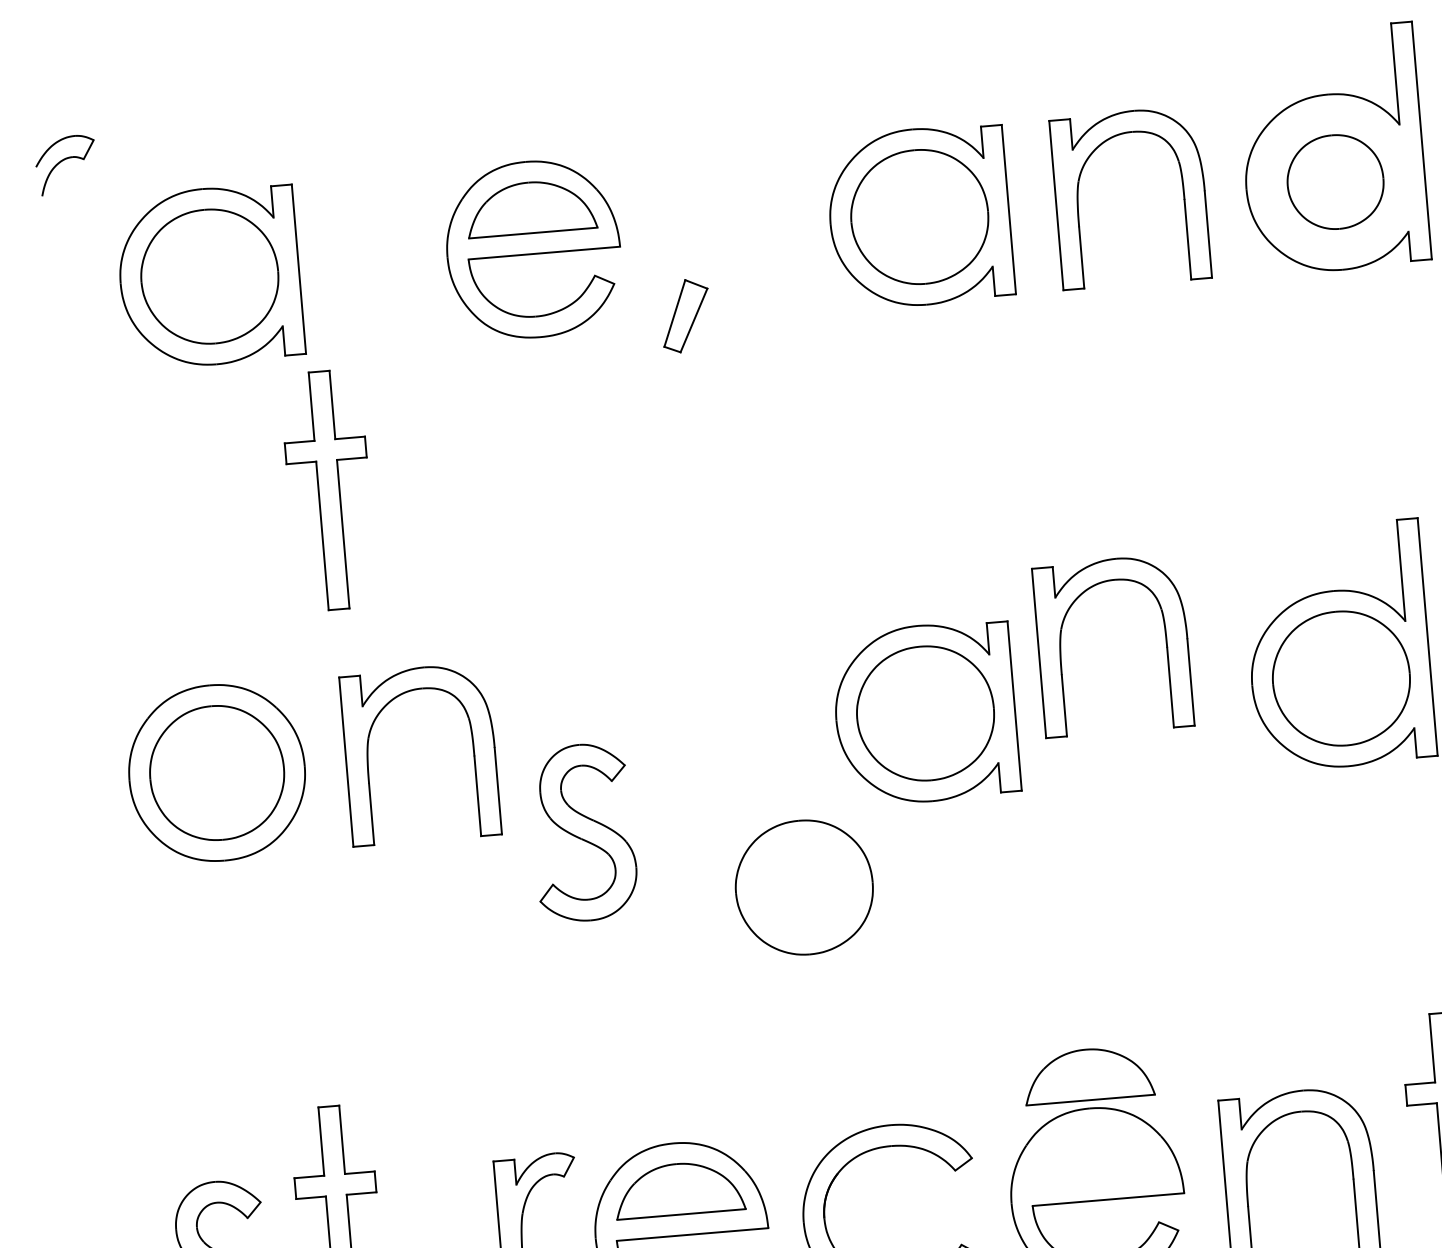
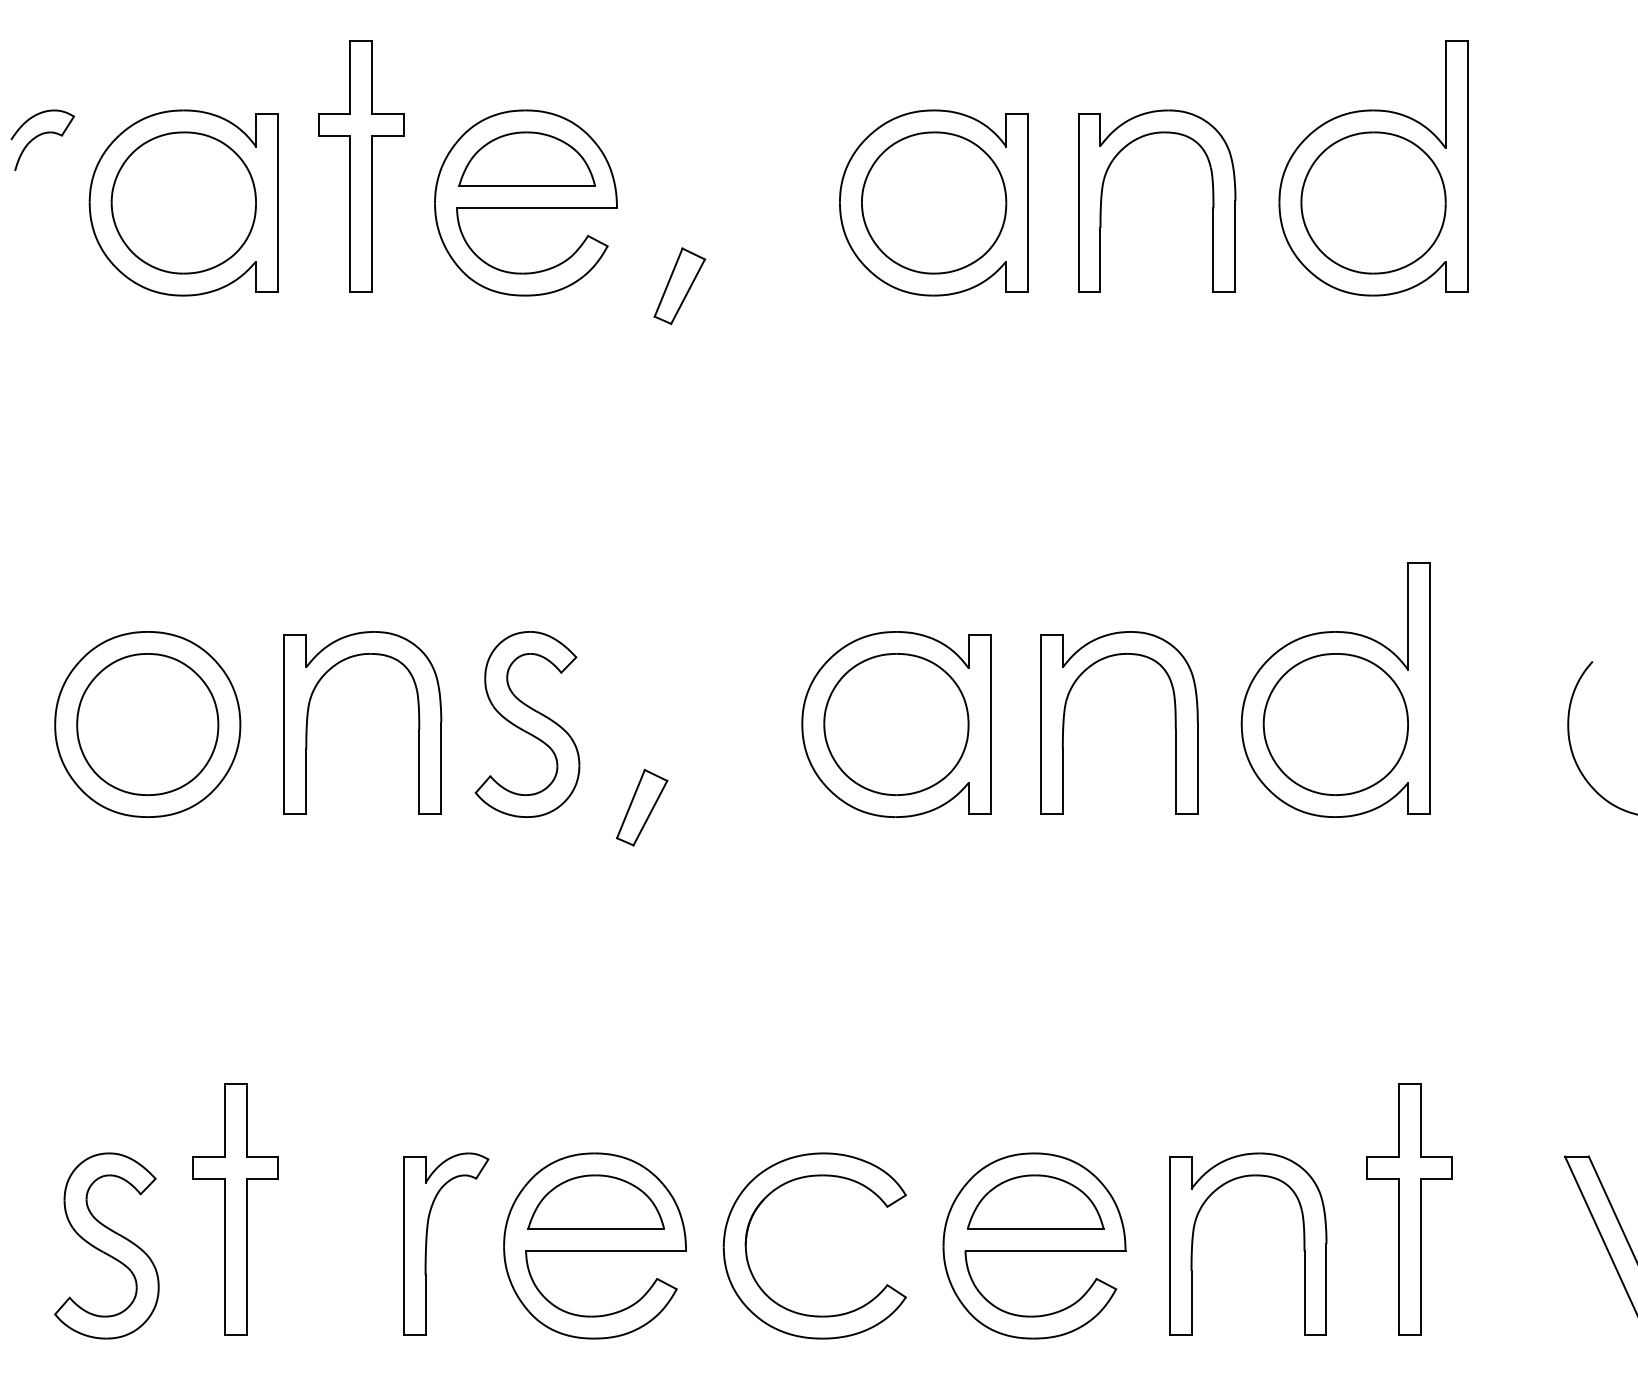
part: (65, 164) -> (42, 139), moved
part: (1335, 181) -> (1373, 202), size x1.43
part: (329, 490) -> (361, 166), moved
part: (1061, 641) -> (1065, 713), moved
part: (691, 812) -> (642, 807), added
part: (583, 832) -> (527, 724), moved
part: (803, 887) -> (753, 896), removed
part: (1088, 1074) -> (1035, 1201), moved

